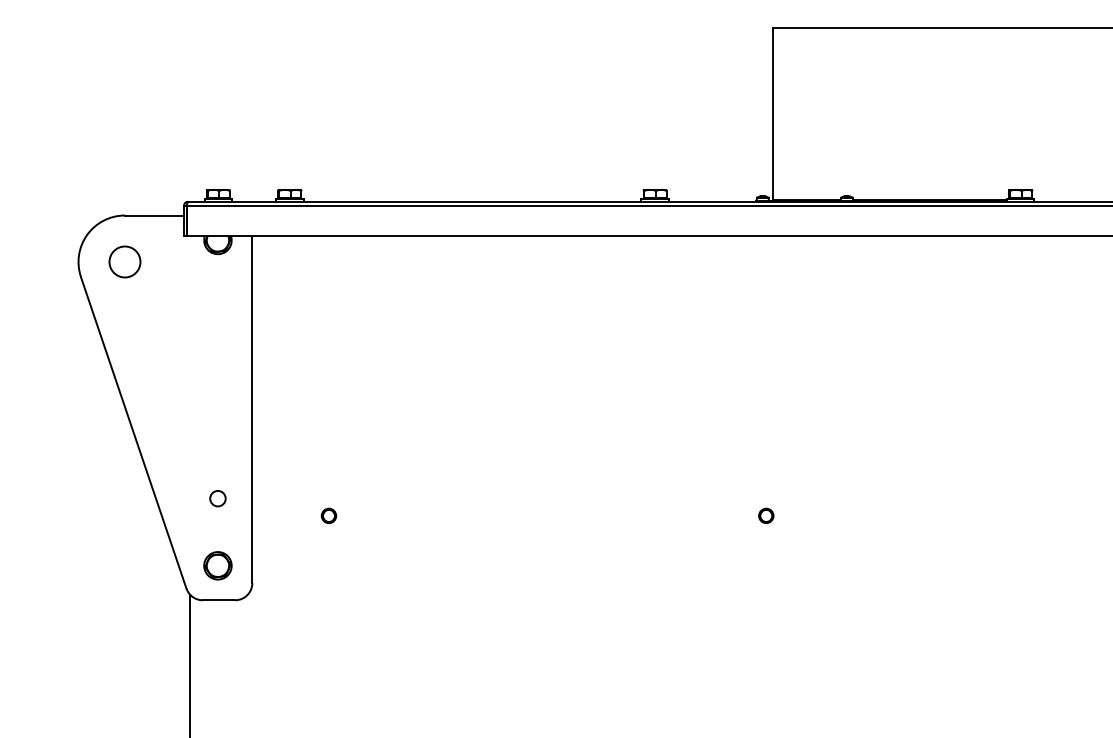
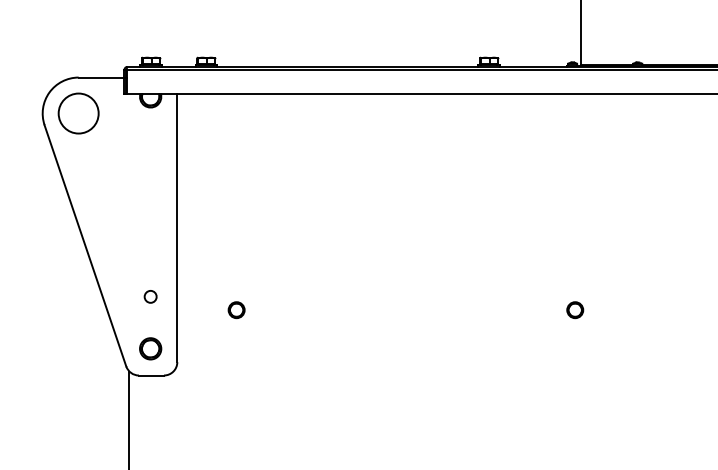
circle: (124, 261) -> (78, 113), size x1.67
part: (328, 515) -> (236, 309), size x1.43
part: (766, 515) -> (575, 309), size x1.43

